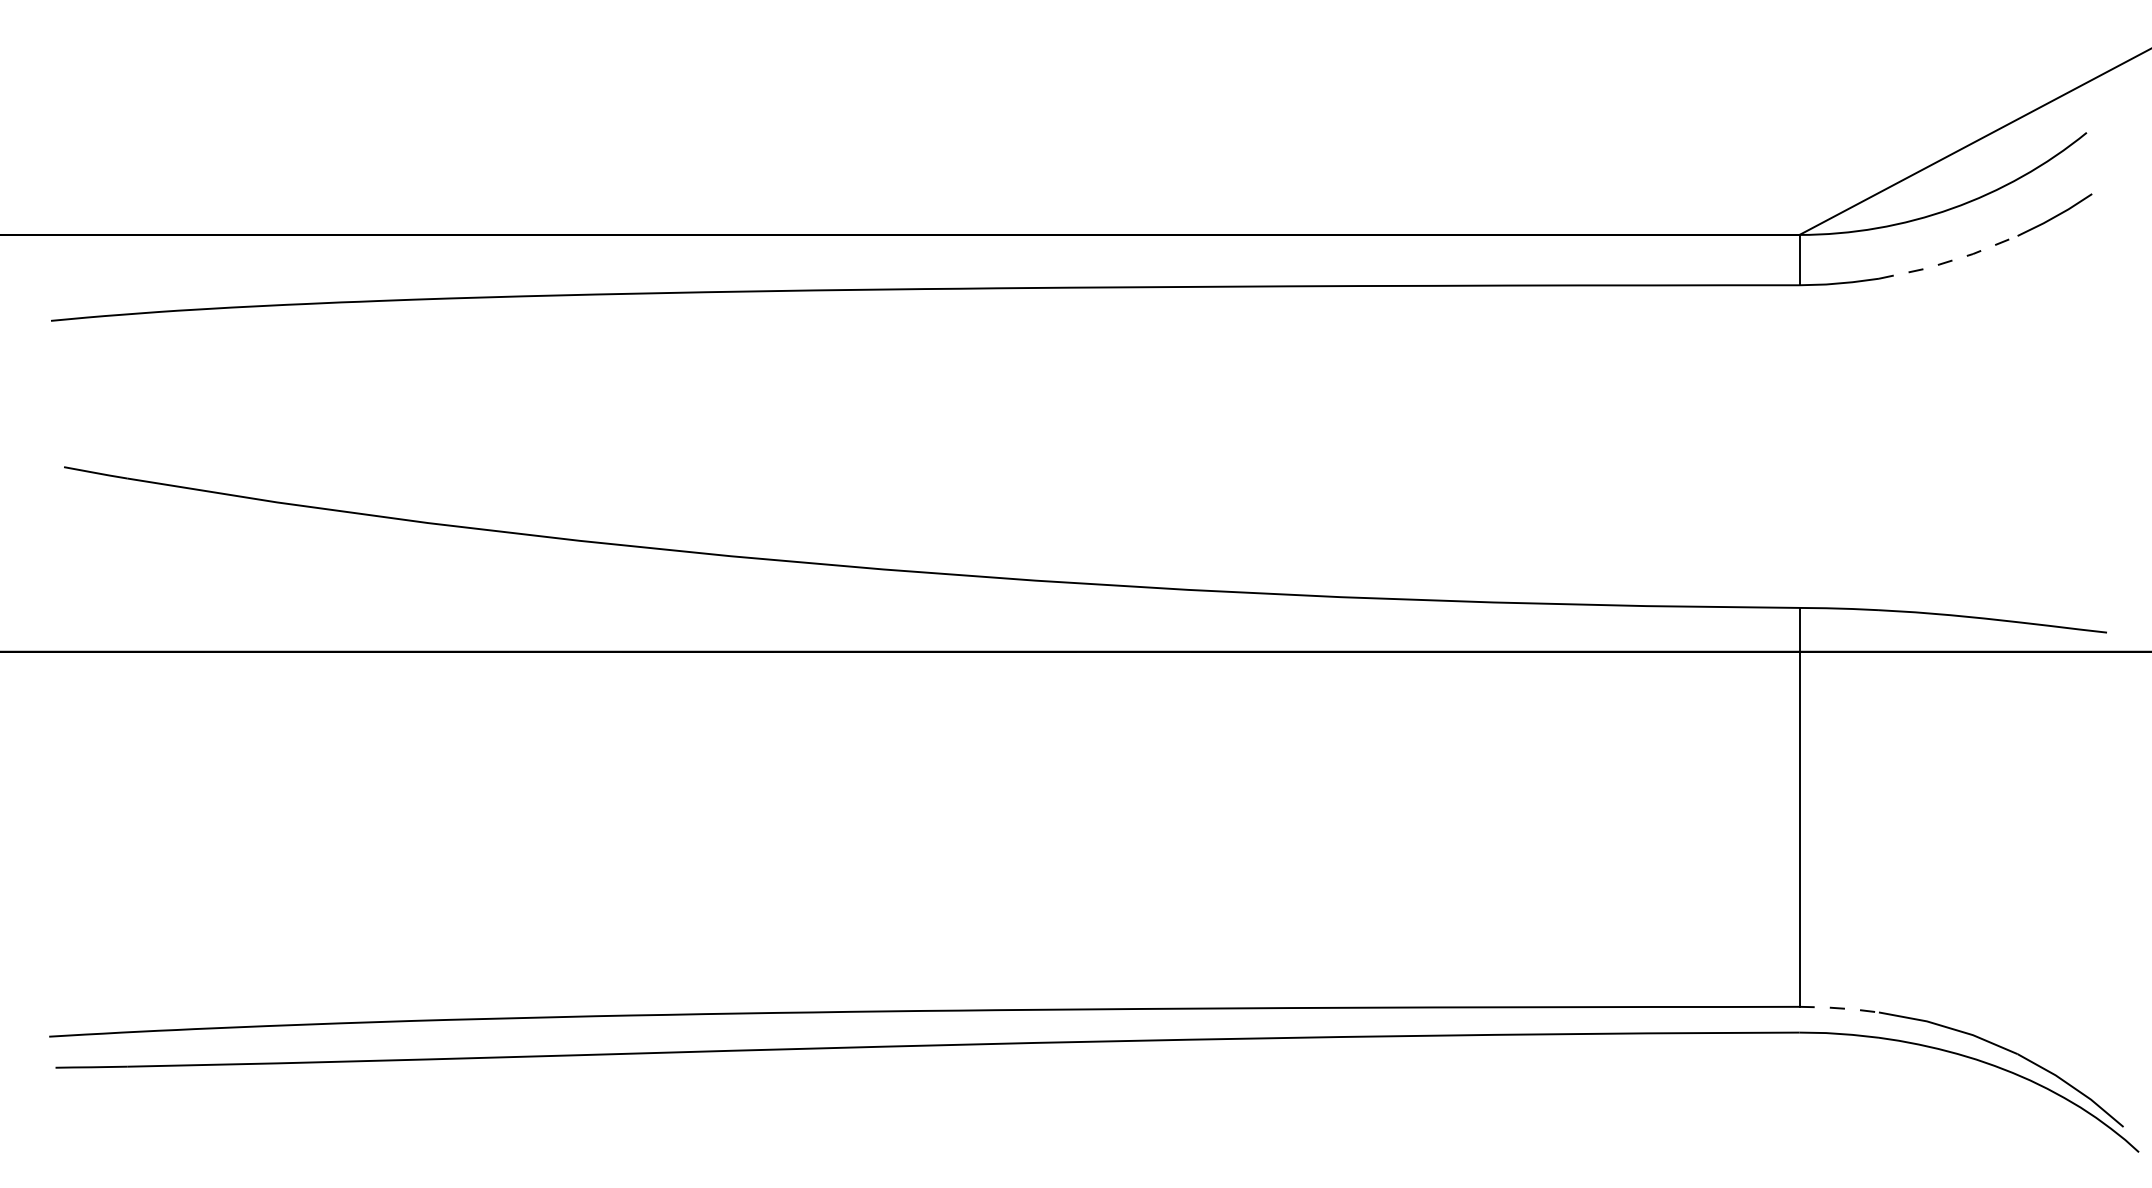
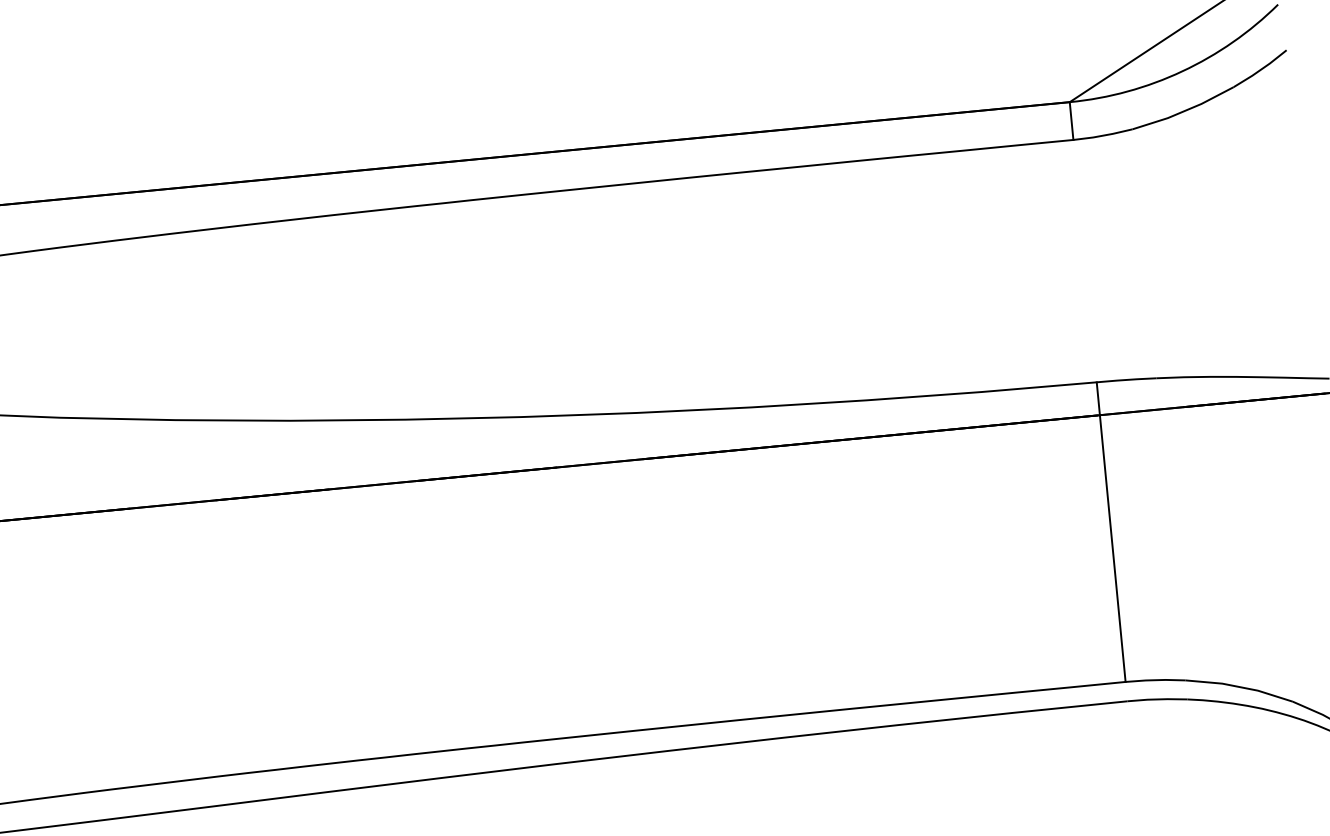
line: (1949, 261) -> (1184, 111), dashed -> solid
line: (1839, 1008) -> (1155, 680), dashed -> solid

